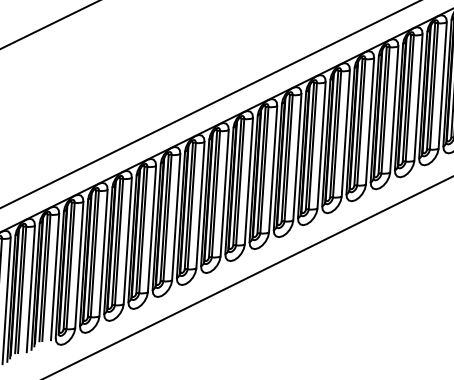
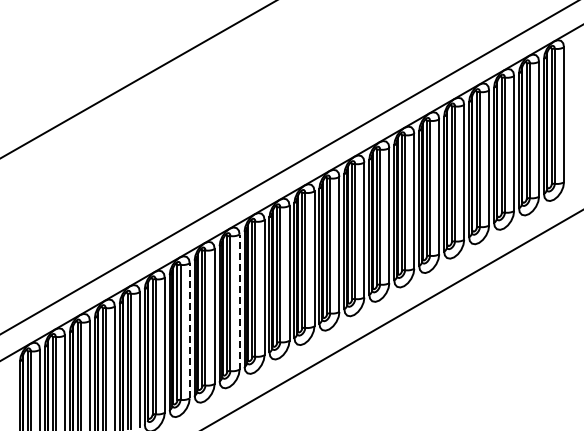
line: (151, 228) -> (239, 301), solid -> dashed
line: (103, 252) -> (189, 330), solid -> dashed

